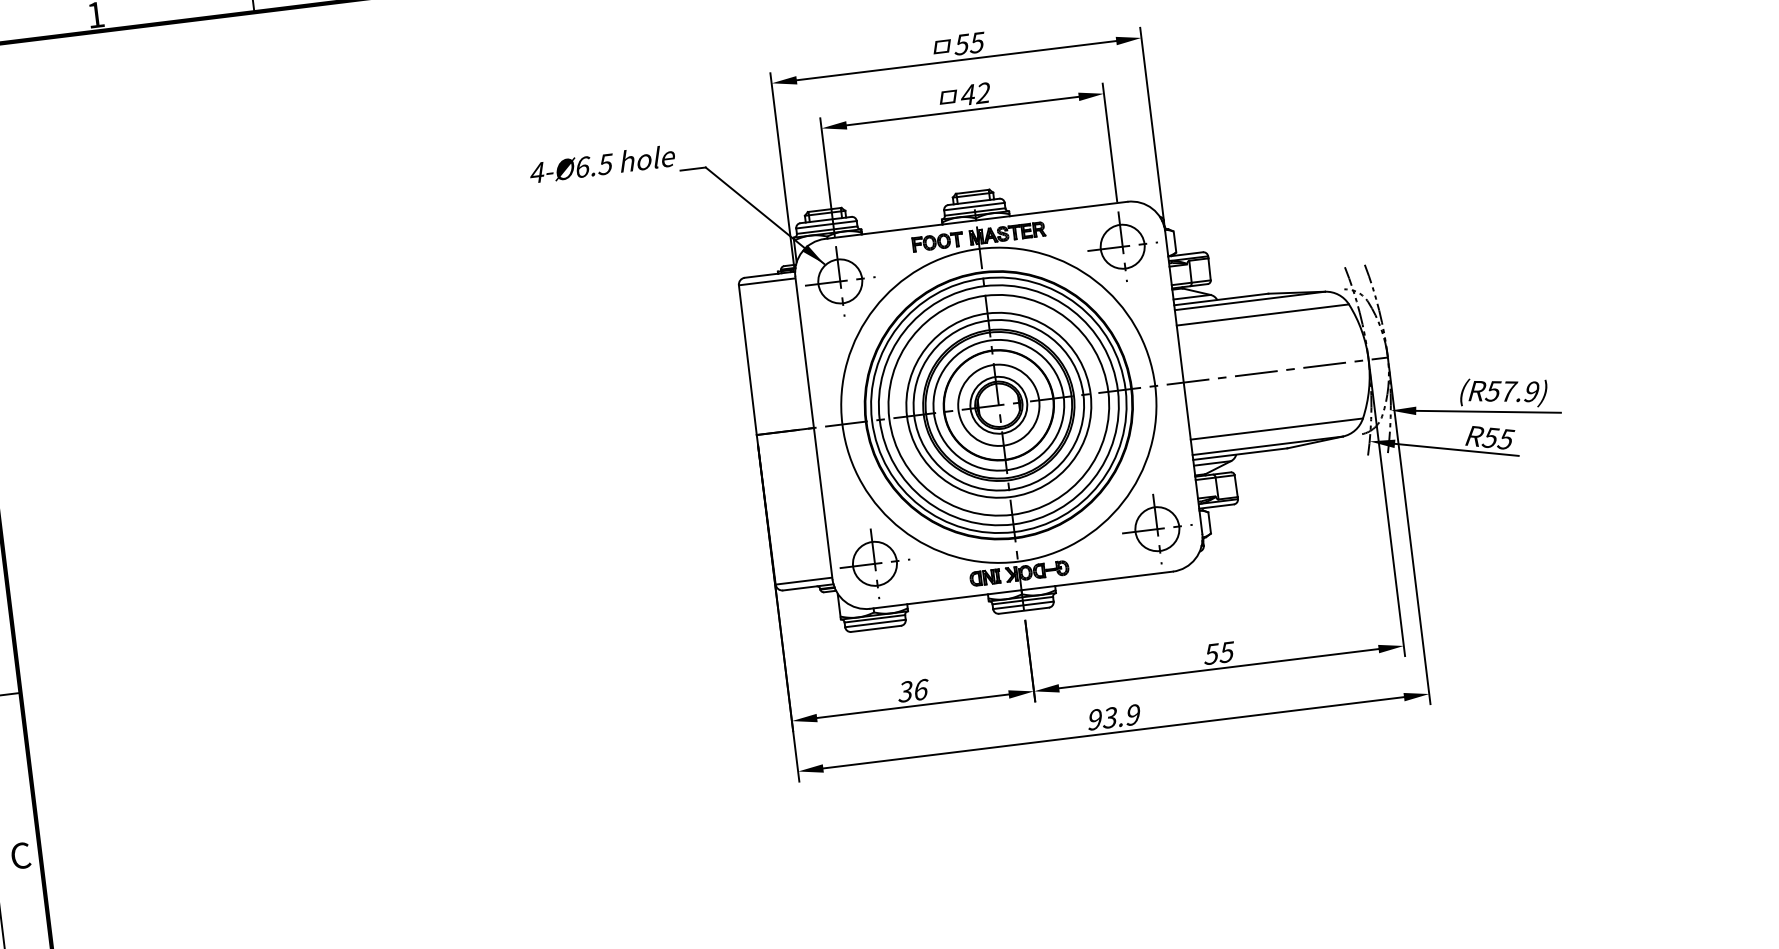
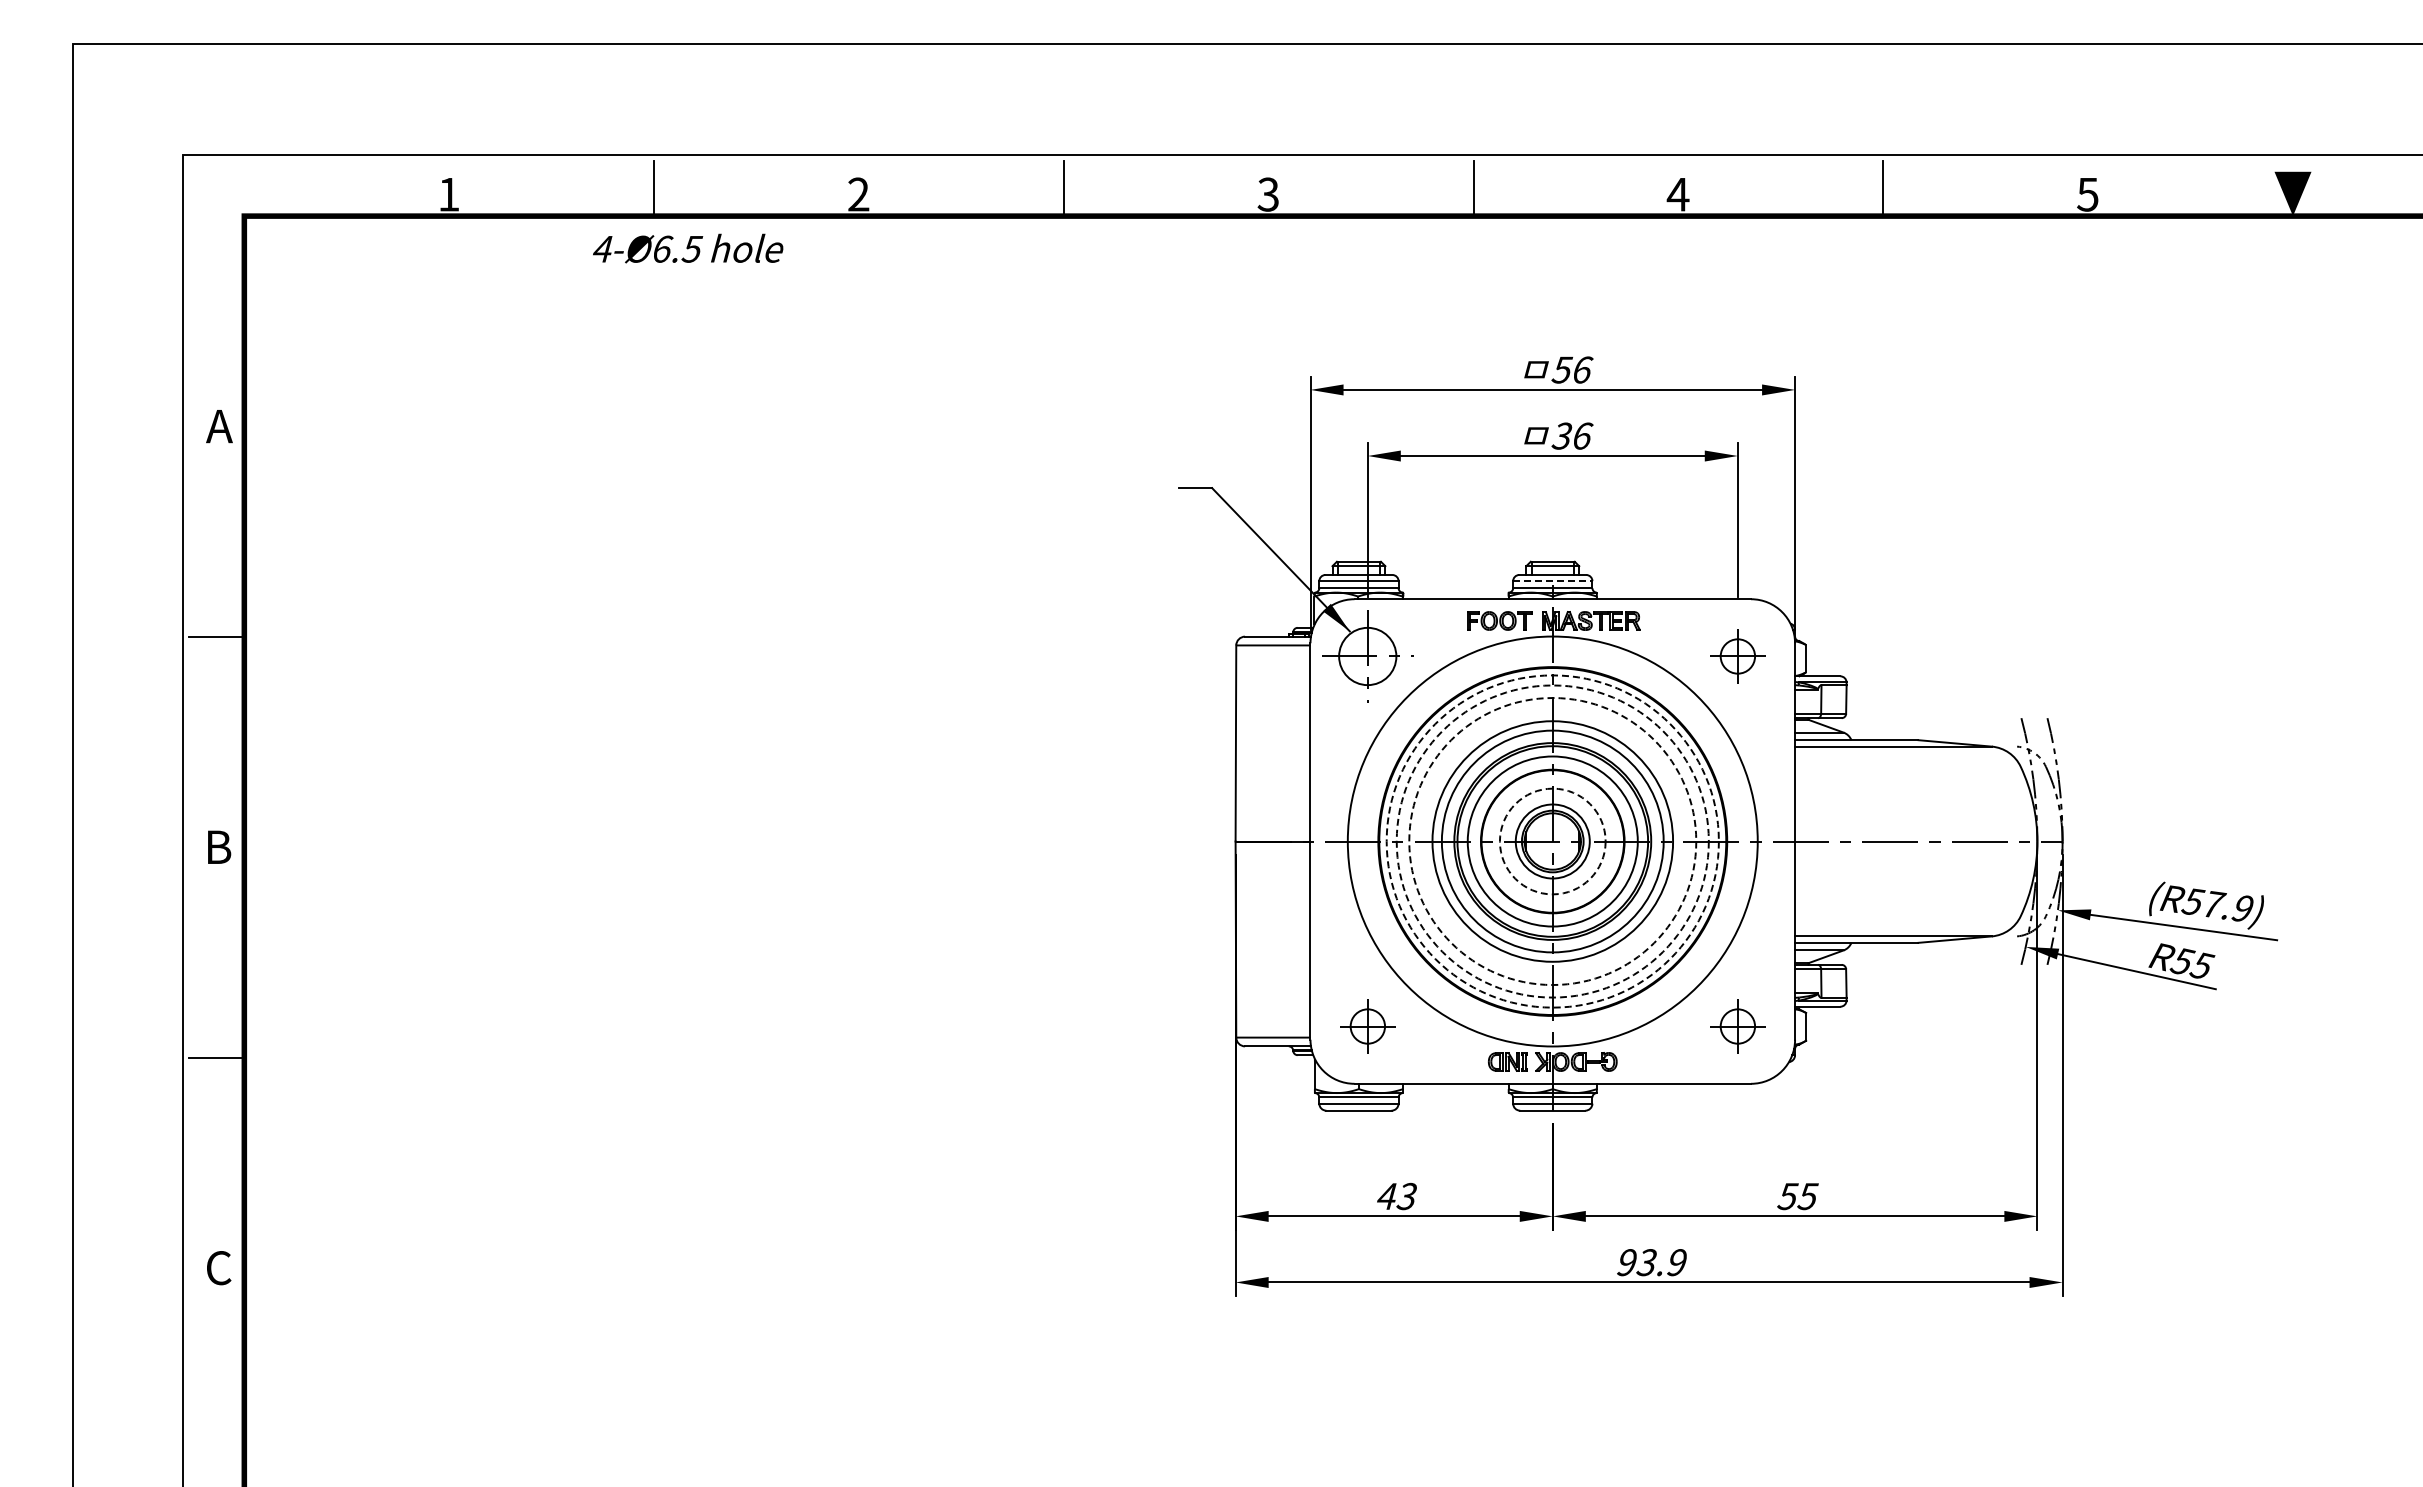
text: (977, 42) -> (1582, 369), 55 -> 56
text: (975, 93) -> (1572, 435), 42 -> 36
text: (602, 164) -> (688, 248), moved
line: (974, 206) -> (1552, 581), solid -> dashed
part: (1122, 246) -> (1737, 656), size x0.6
line: (1262, 314) -> (1907, 766), removed
circle: (998, 405) -> (1552, 841), solid -> dashed
circle: (998, 405) -> (1552, 841), solid -> dashed
circle: (998, 405) -> (1552, 841), solid -> dashed
circle: (998, 405) -> (1552, 841), solid -> dashed
line: (1276, 429) -> (1907, 916), removed
part: (1157, 529) -> (1737, 1026), size x0.6
part: (874, 563) -> (1367, 1026), size x0.6
text: (913, 690) -> (1397, 1196), 36 -> 43

